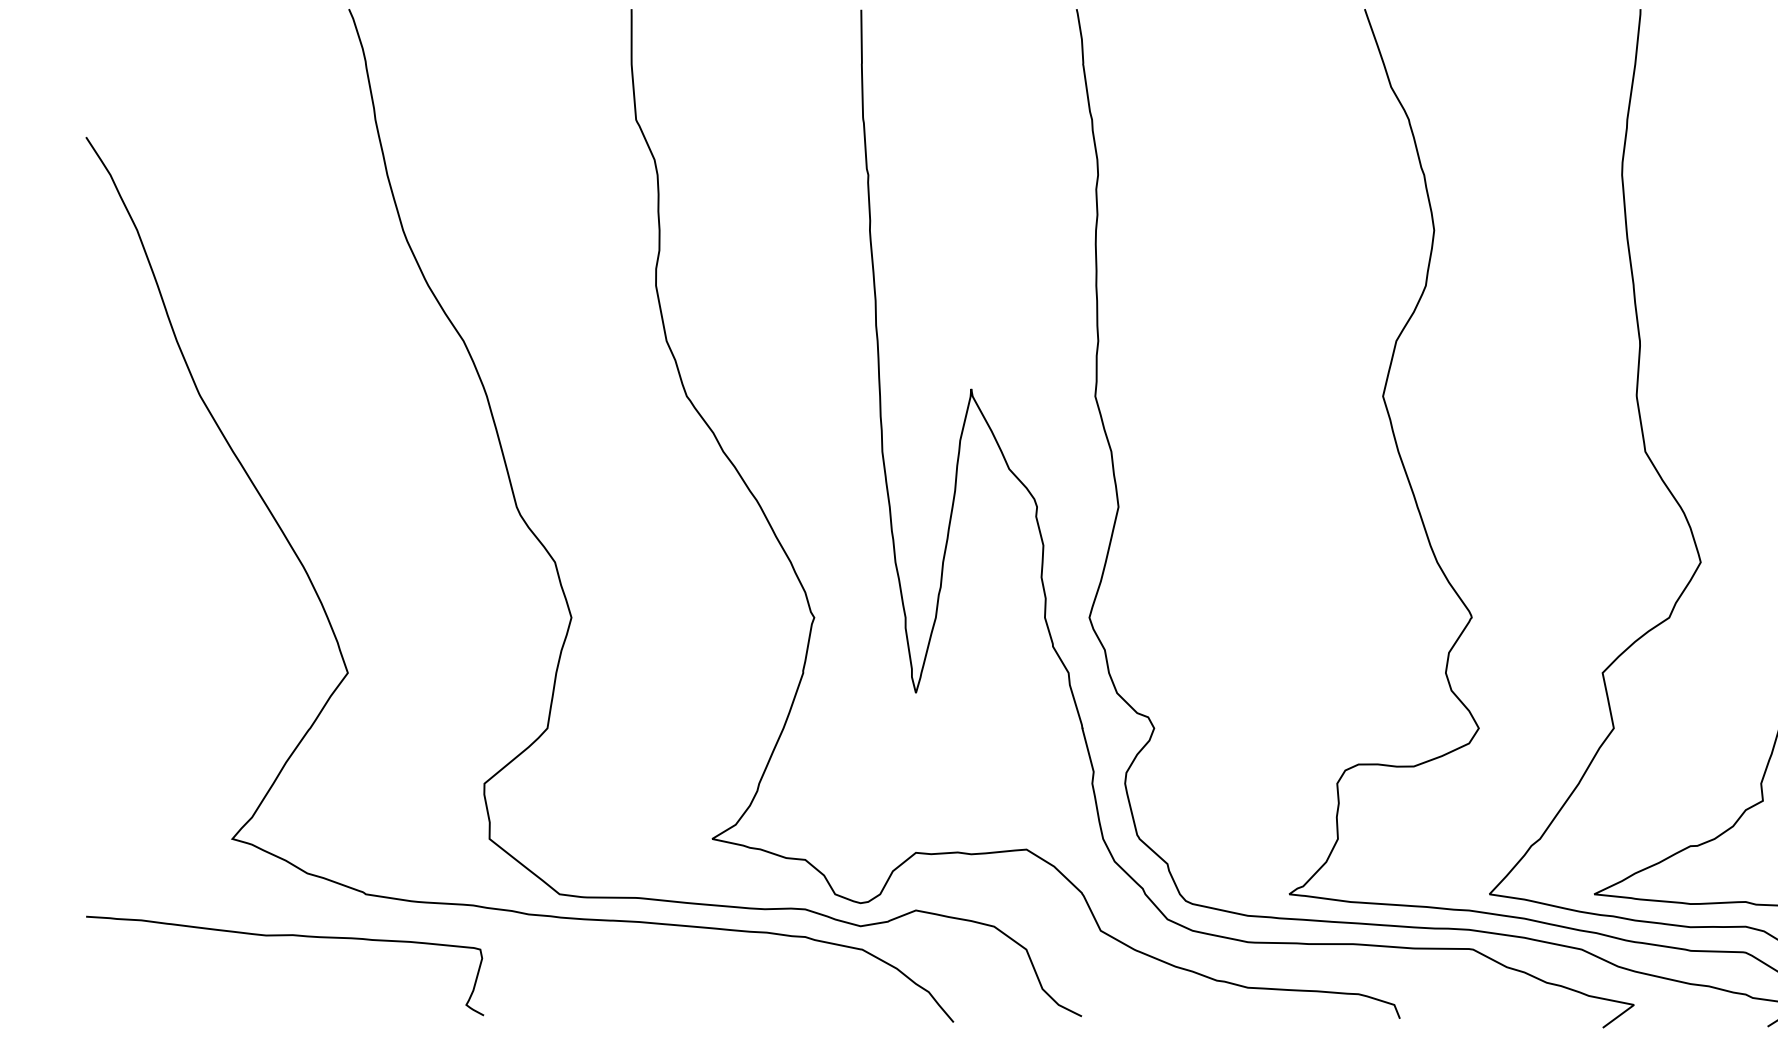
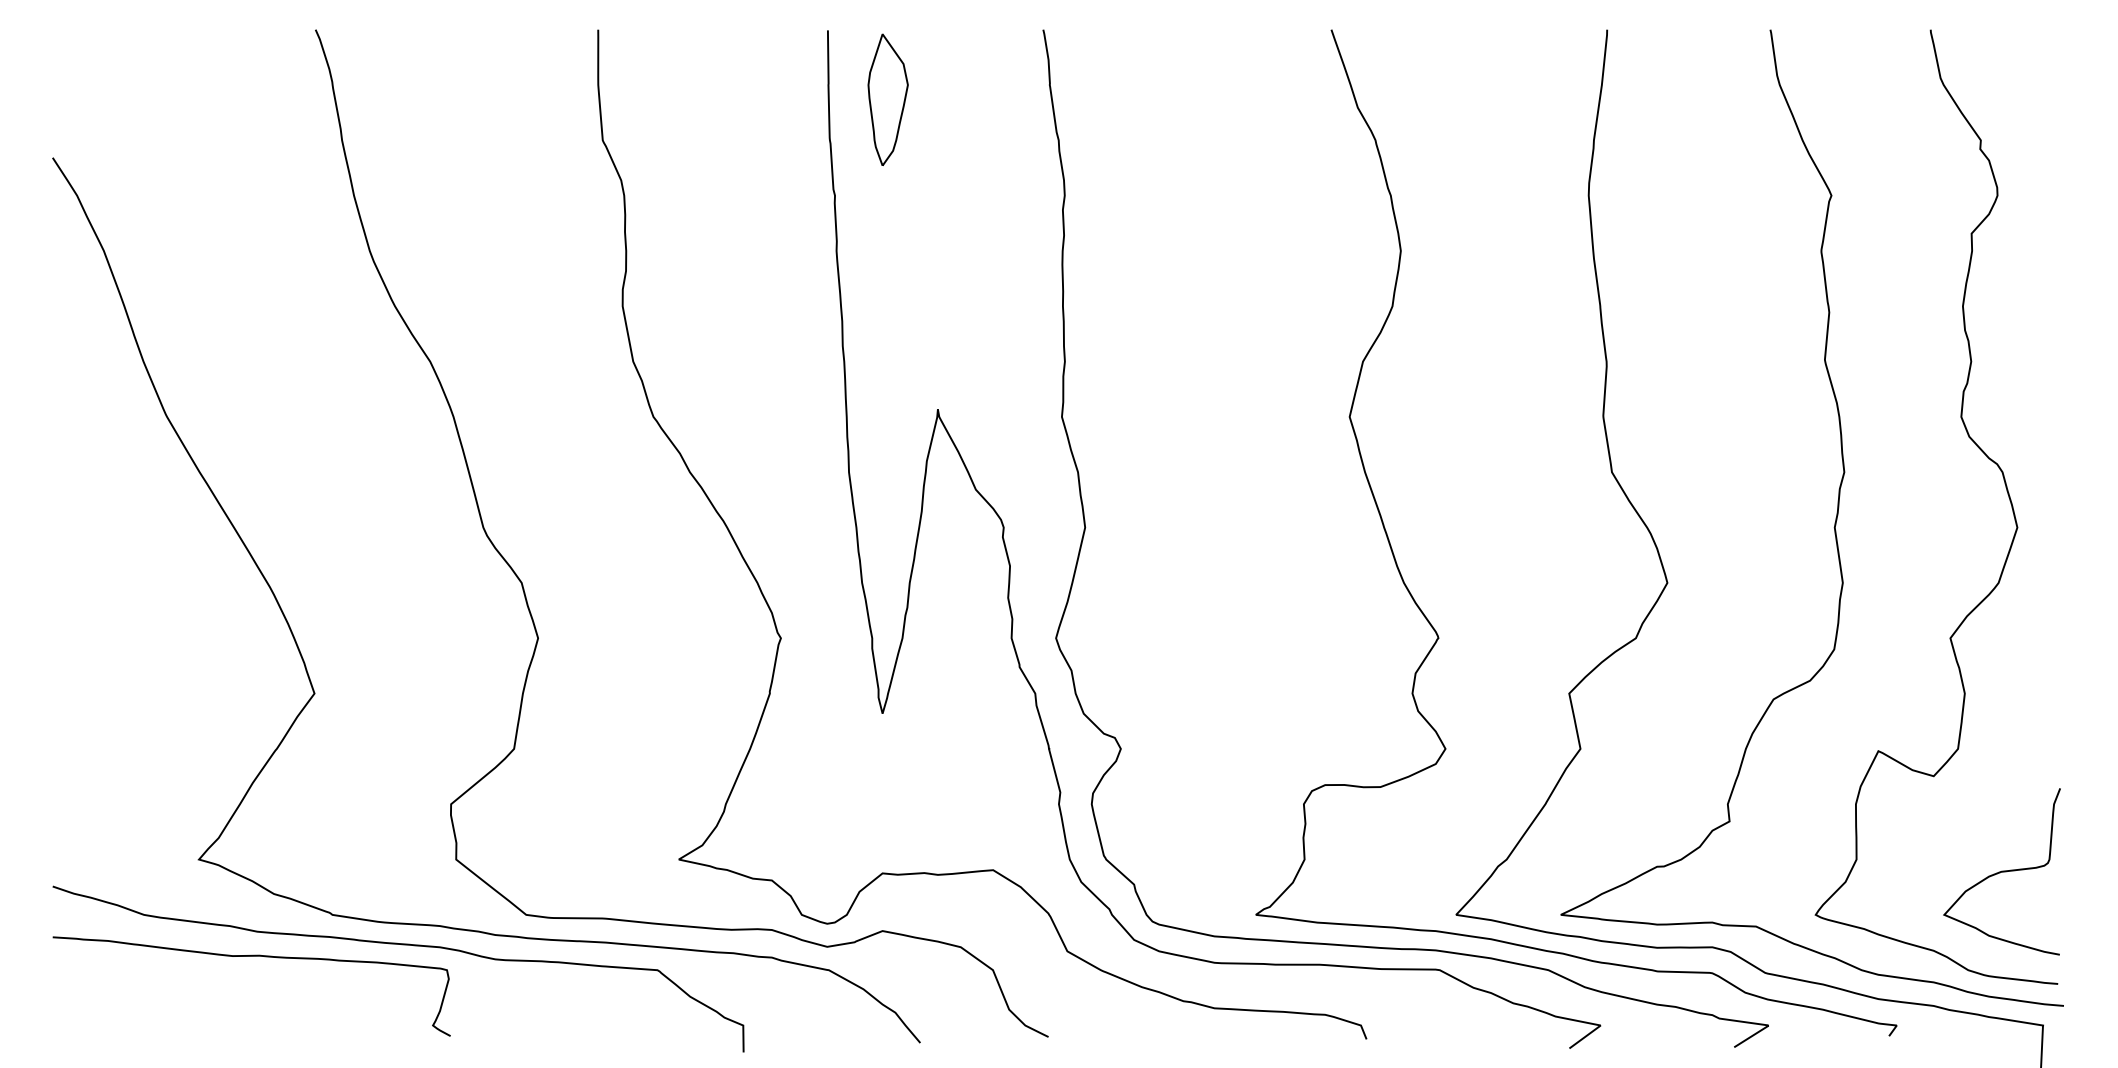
part: (920, 78) -> (887, 99), added
curve: (434, 924) -> (401, 945), added

